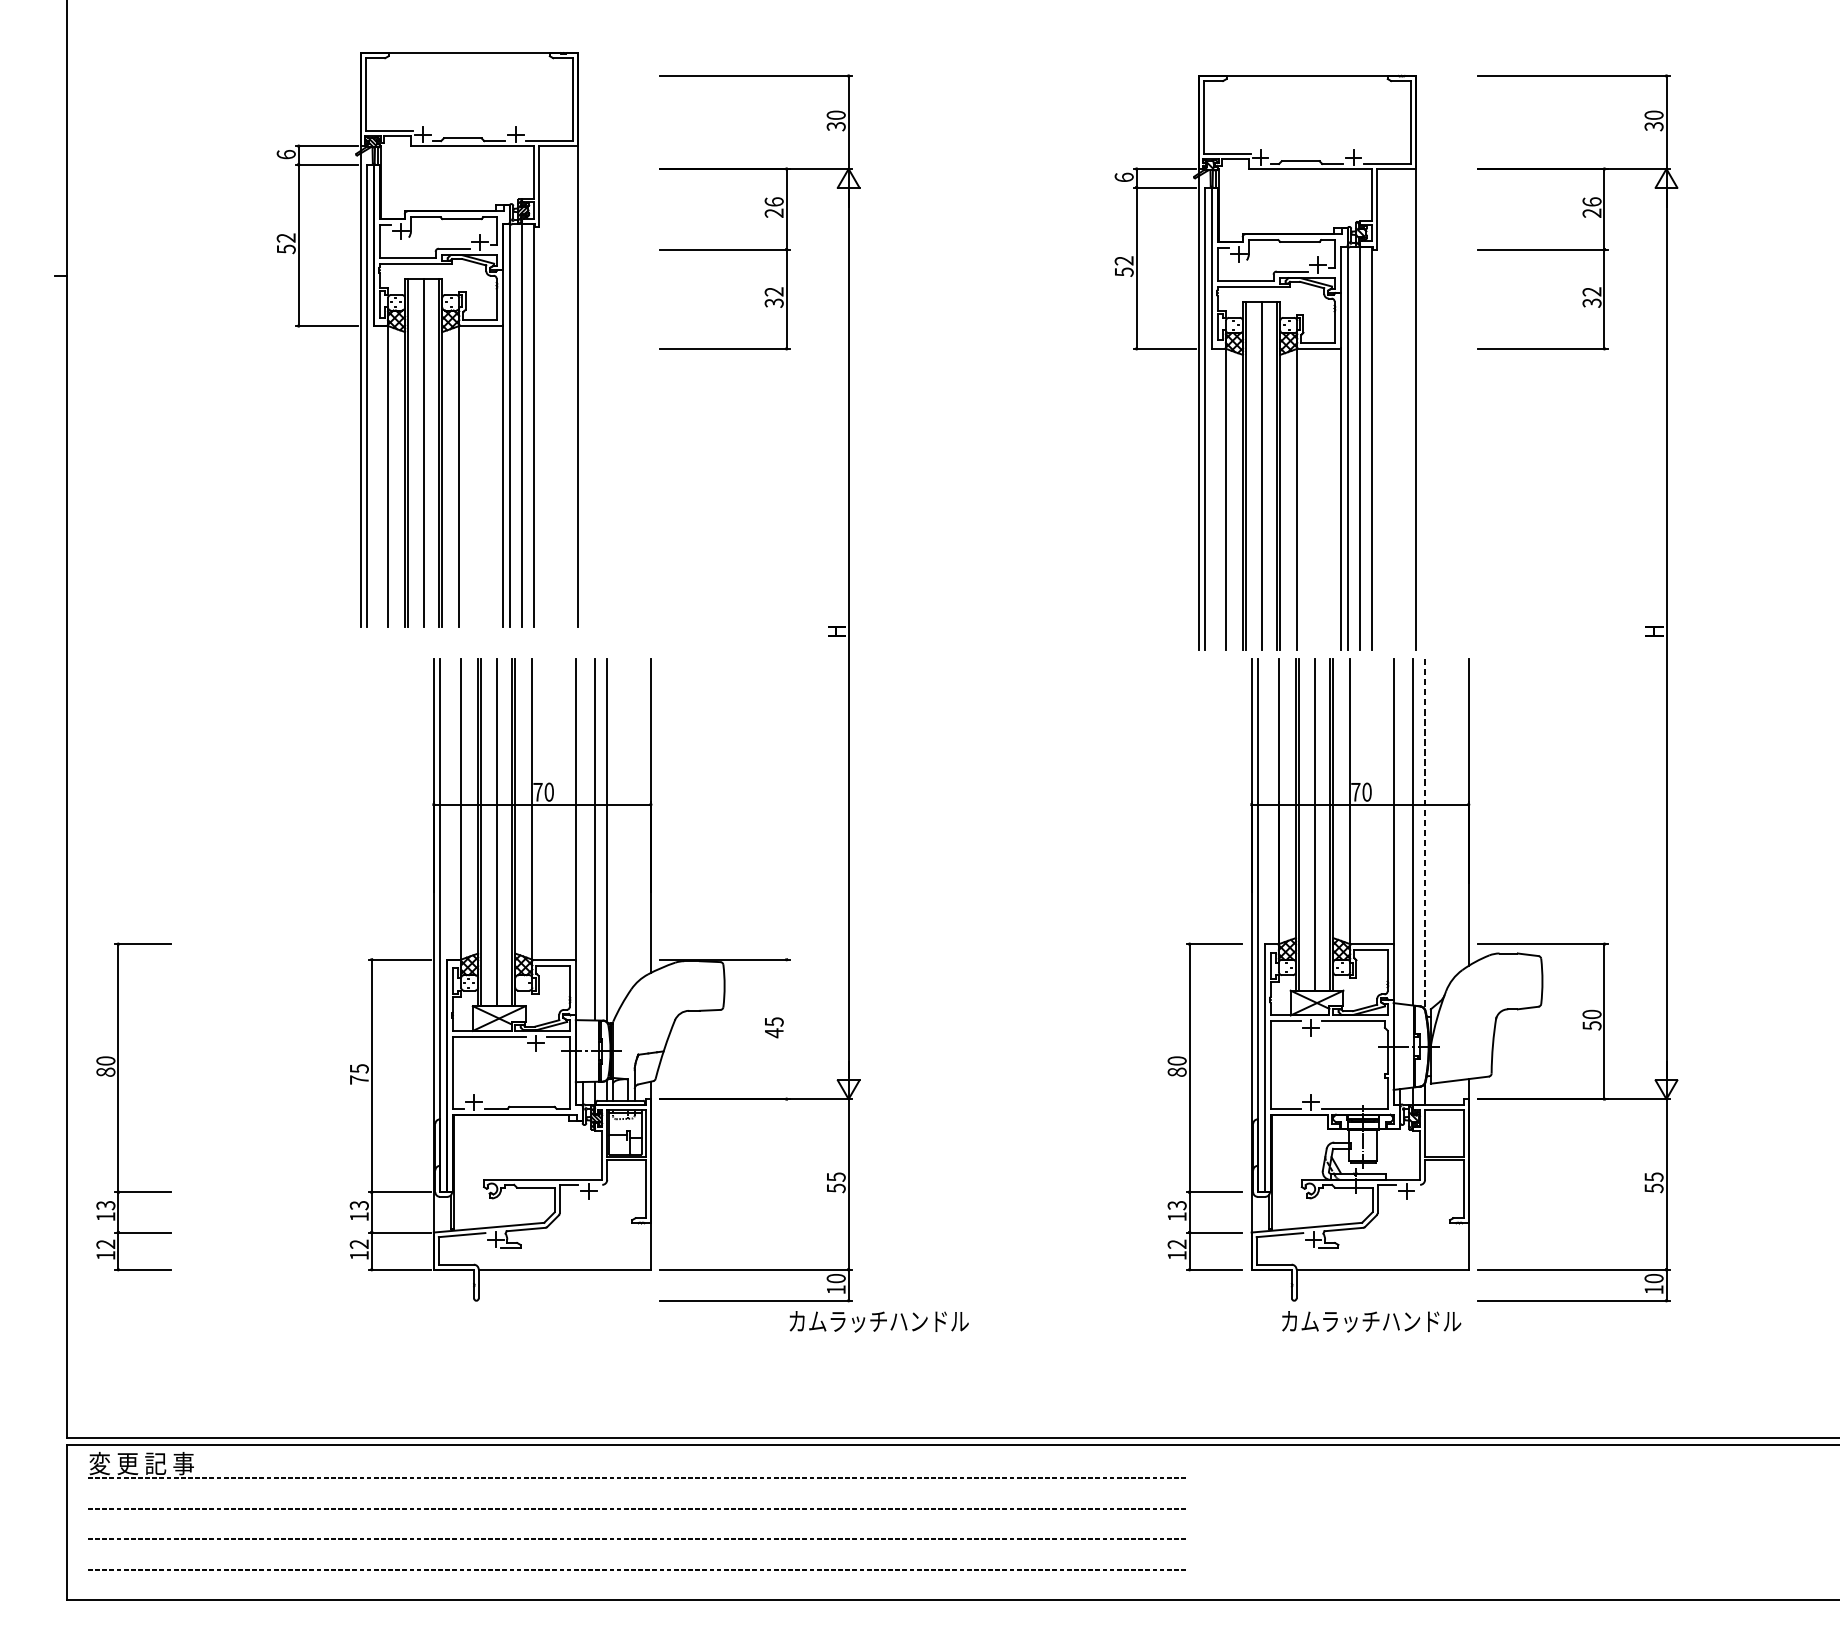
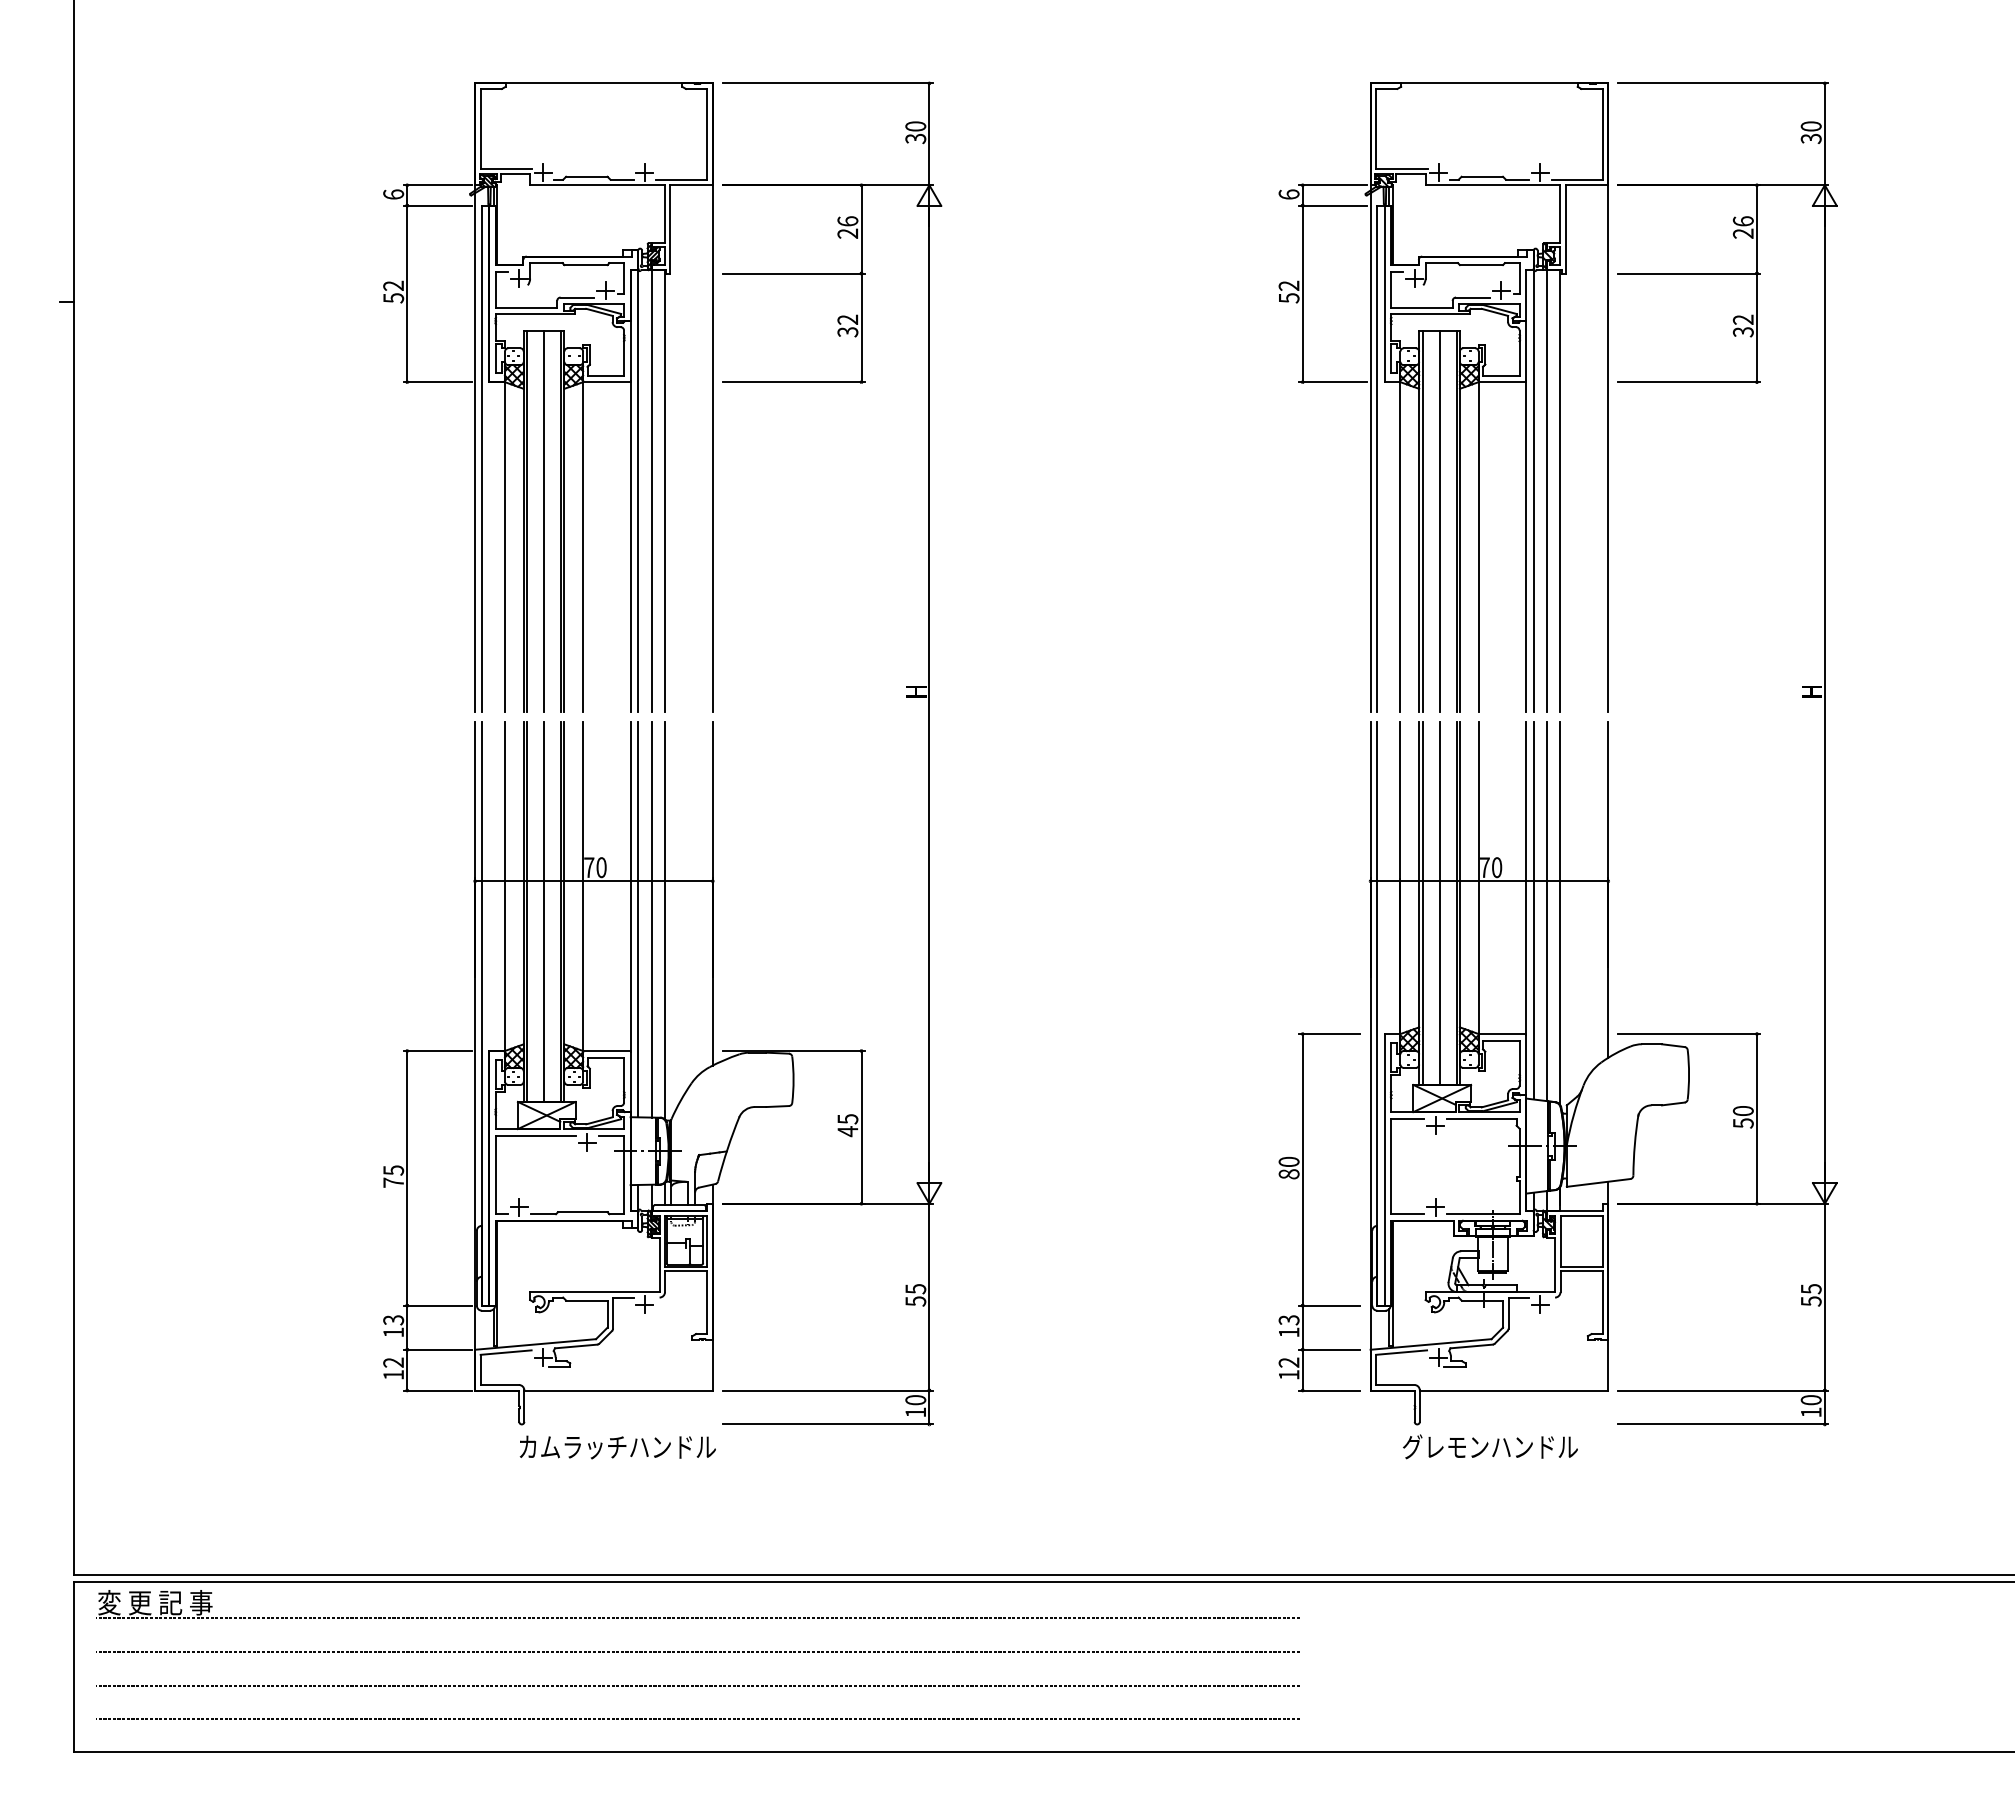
part: (427, 339) -> (548, 397), moved
part: (1265, 362) -> (1443, 397), moved
line: (1400, 831) -> (1533, 910), added
line: (1425, 834) -> (1560, 913), dashed -> solid
line: (582, 839) -> (638, 919), added
line: (786, 1029) -> (861, 1127), added
part: (119, 1107) -> (130, 1212), removed
text: (1371, 1320) -> (1501, 1446), カムラッチハンドル -> グレモンハンドル
text: (878, 1321) -> (617, 1447), moved

